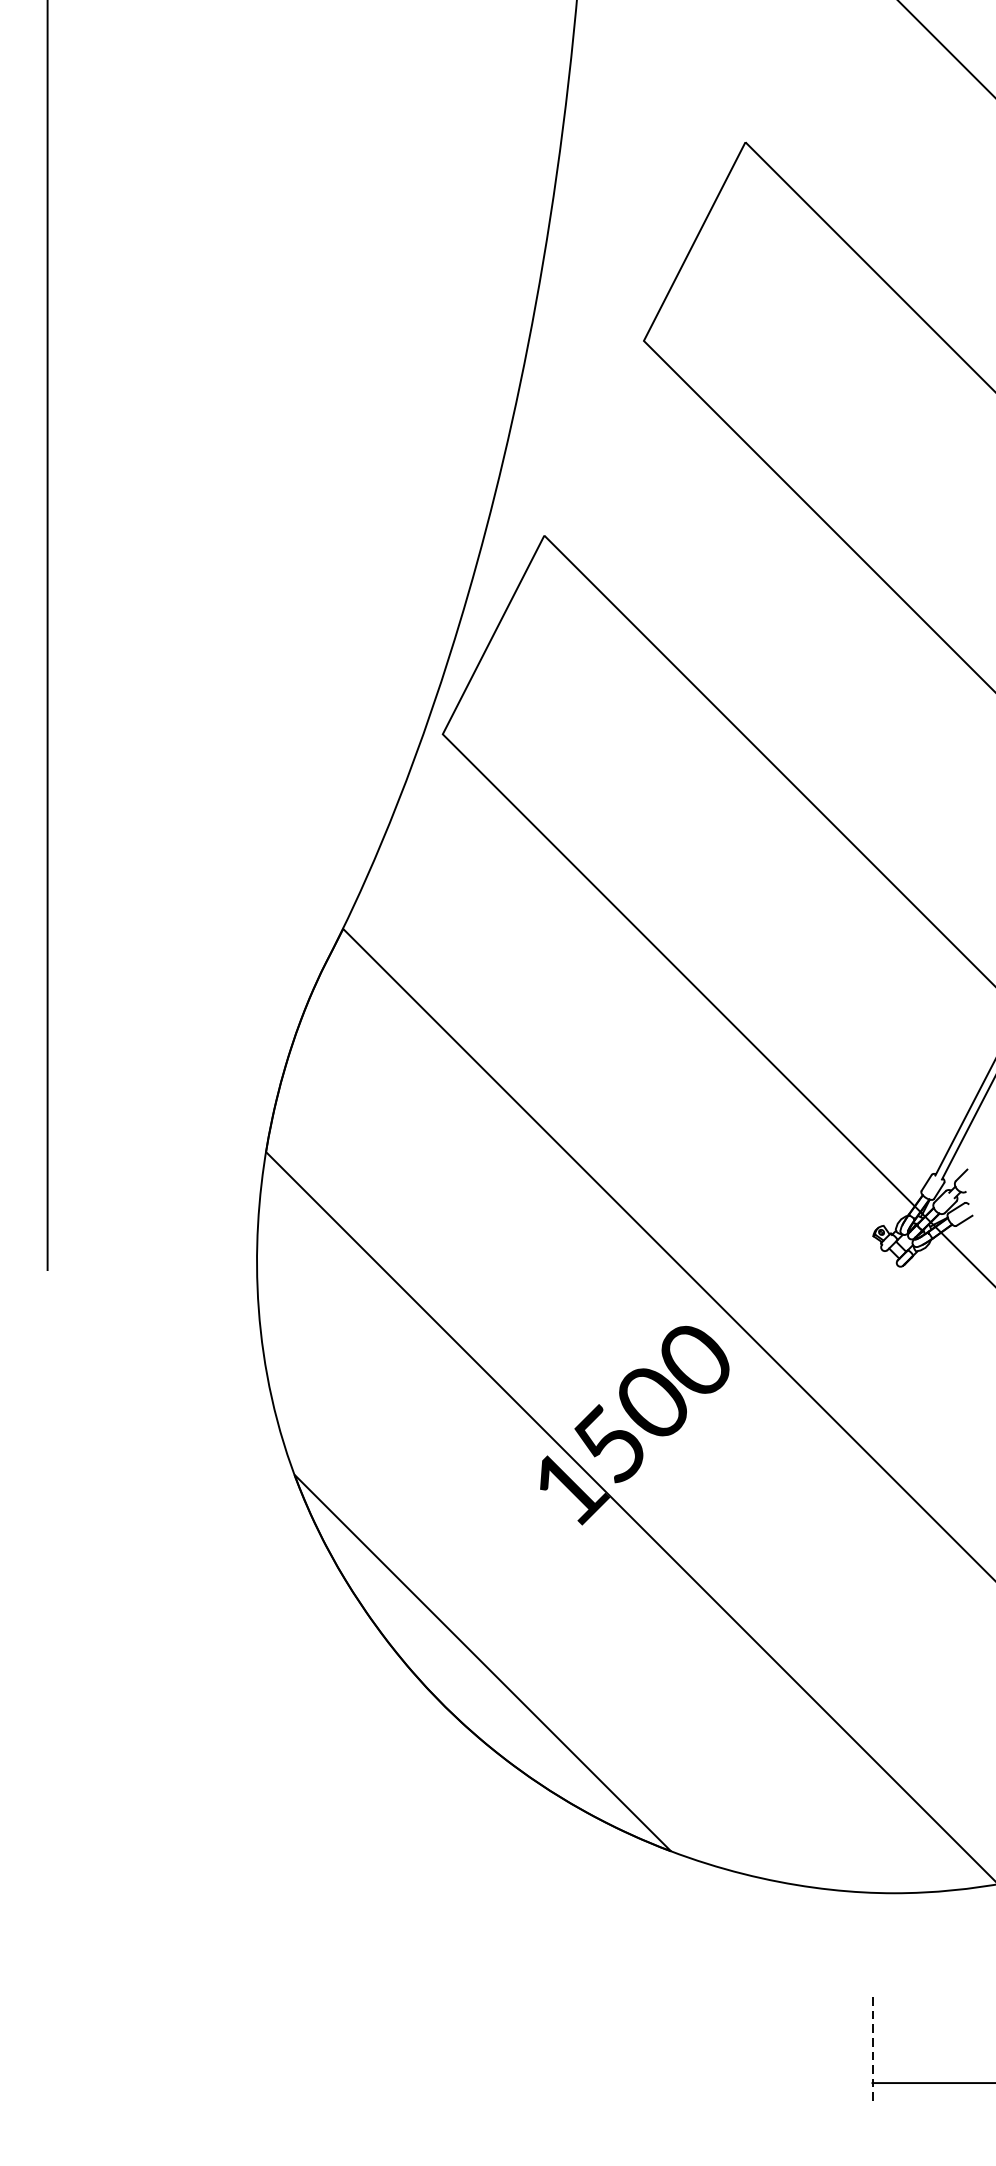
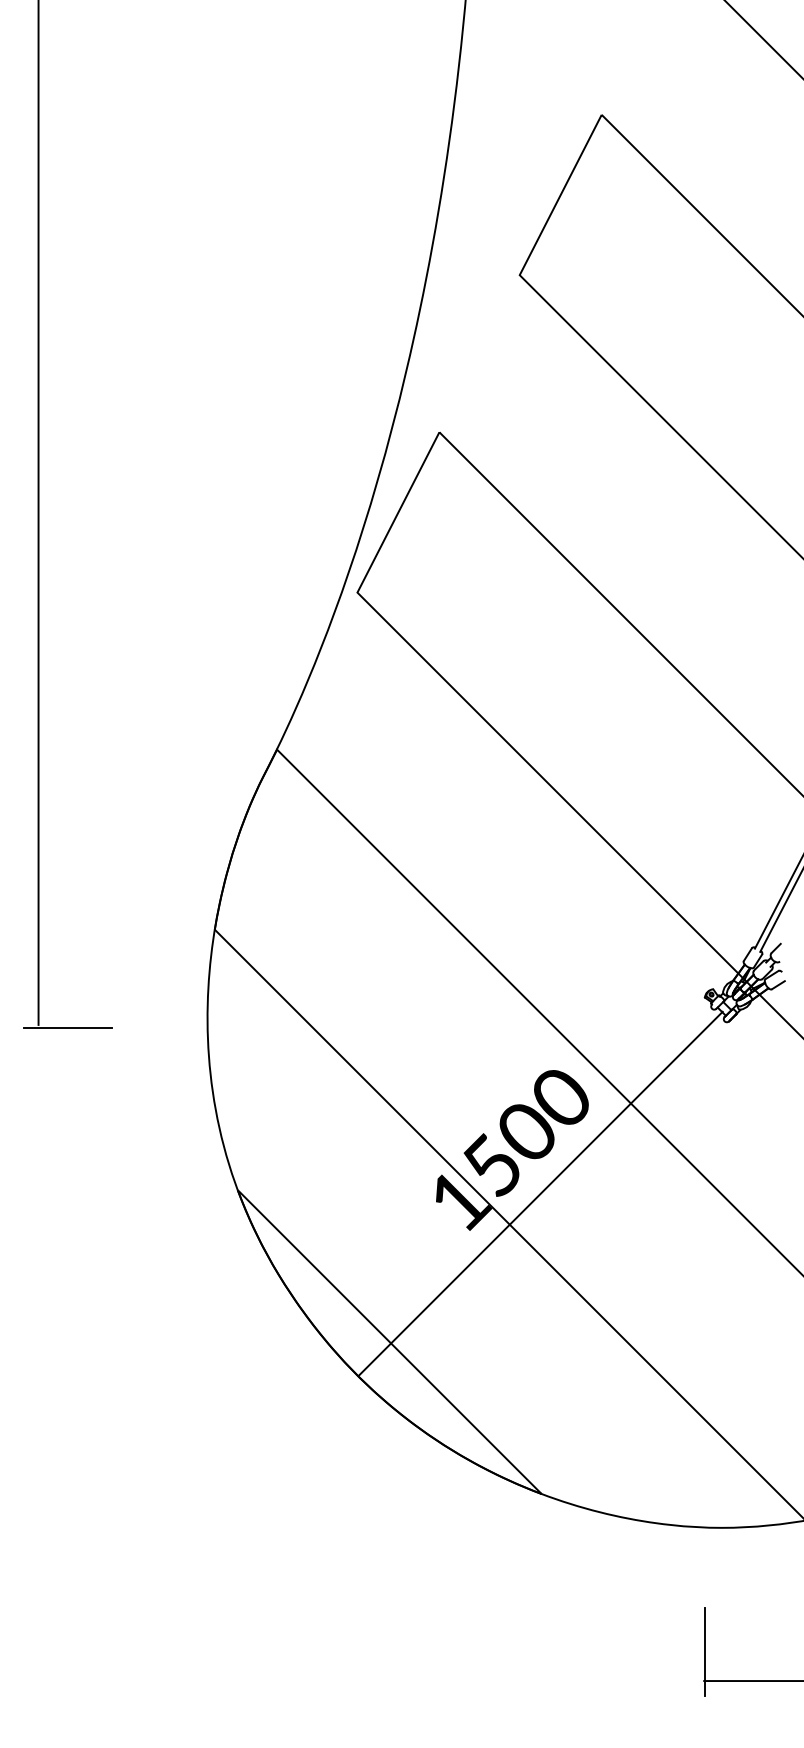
line: (83, 1274) -> (67, 1028), added
line: (669, 1478) -> (540, 1193), added
line: (872, 2046) -> (704, 1651), dashed -> solid

